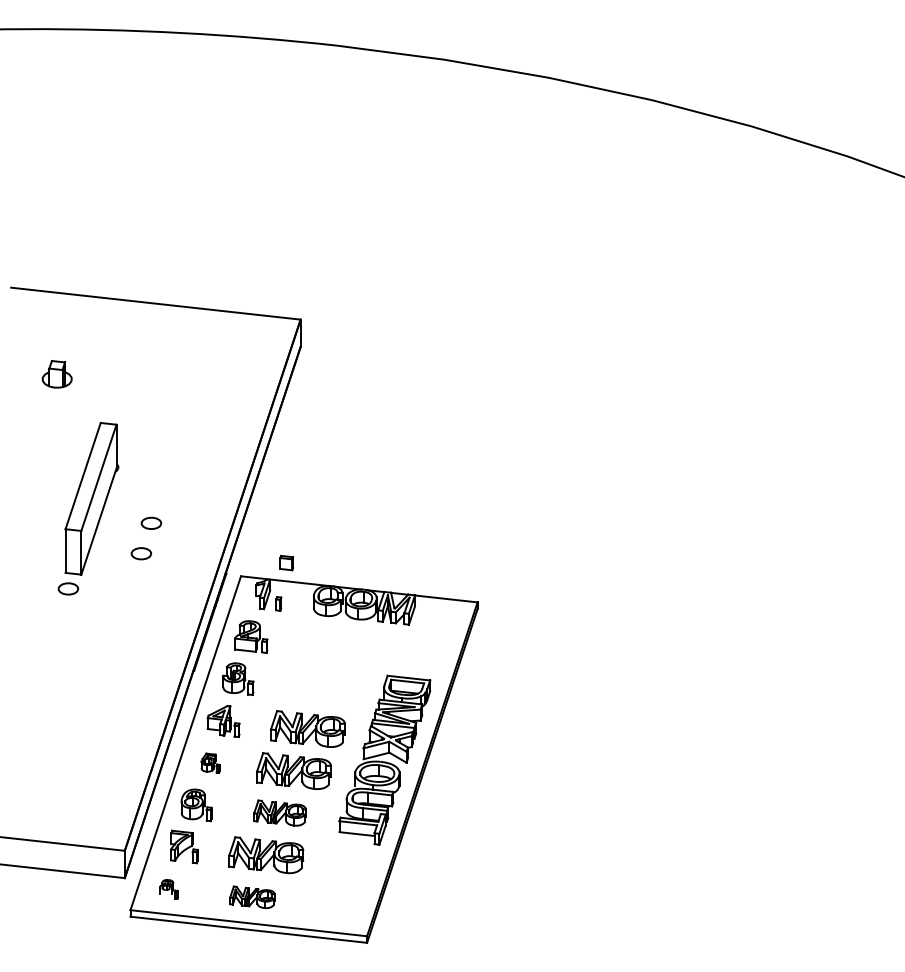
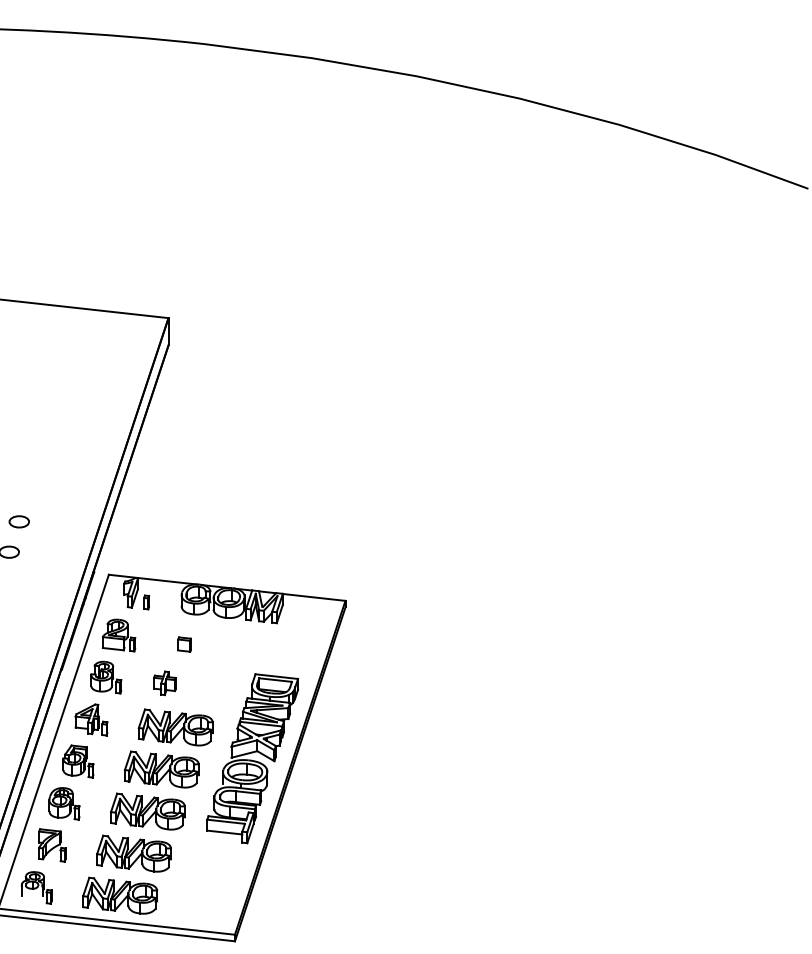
part: (286, 562) -> (184, 643), moved
part: (296, 684) -> (164, 682), added
part: (210, 763) -> (78, 761), size x1.67
part: (279, 812) -> (147, 810), size x1.43
part: (168, 889) -> (36, 887), size x1.67
part: (252, 897) -> (120, 895), size x1.67

